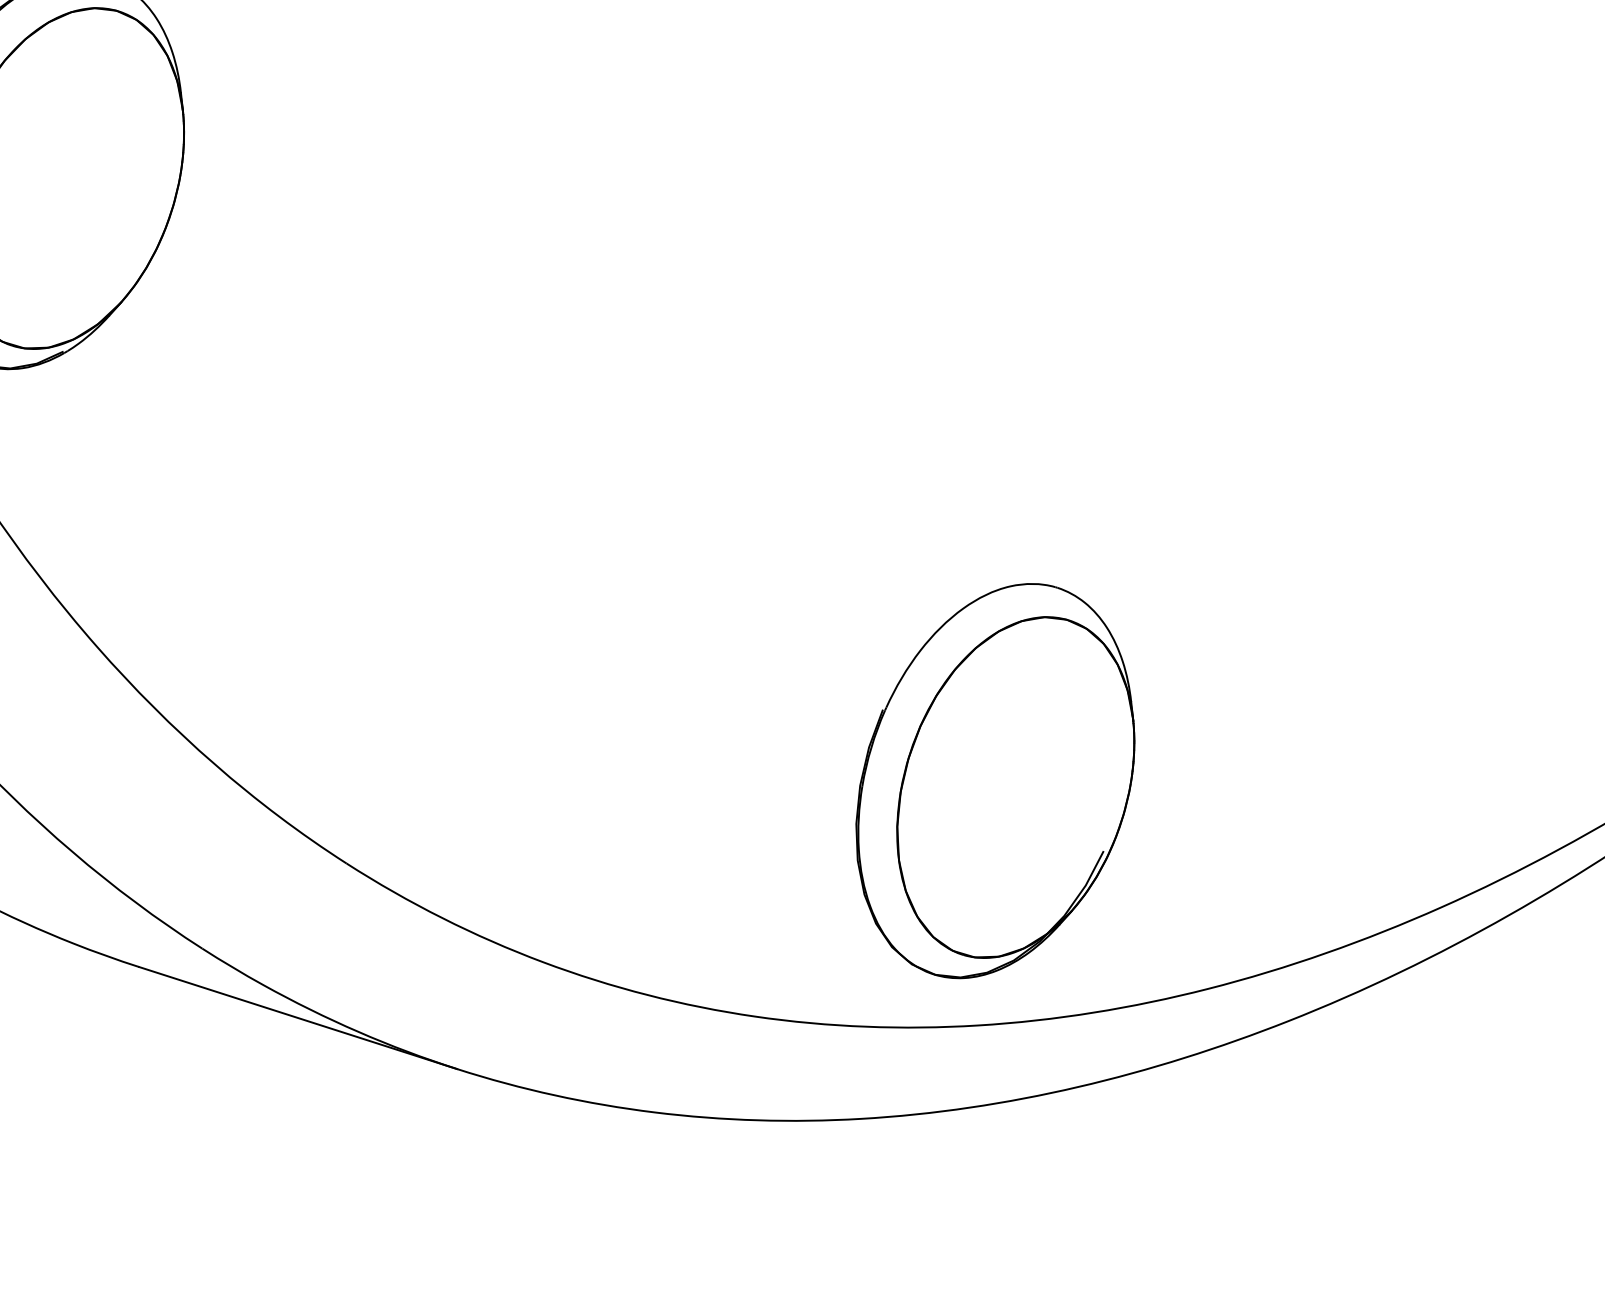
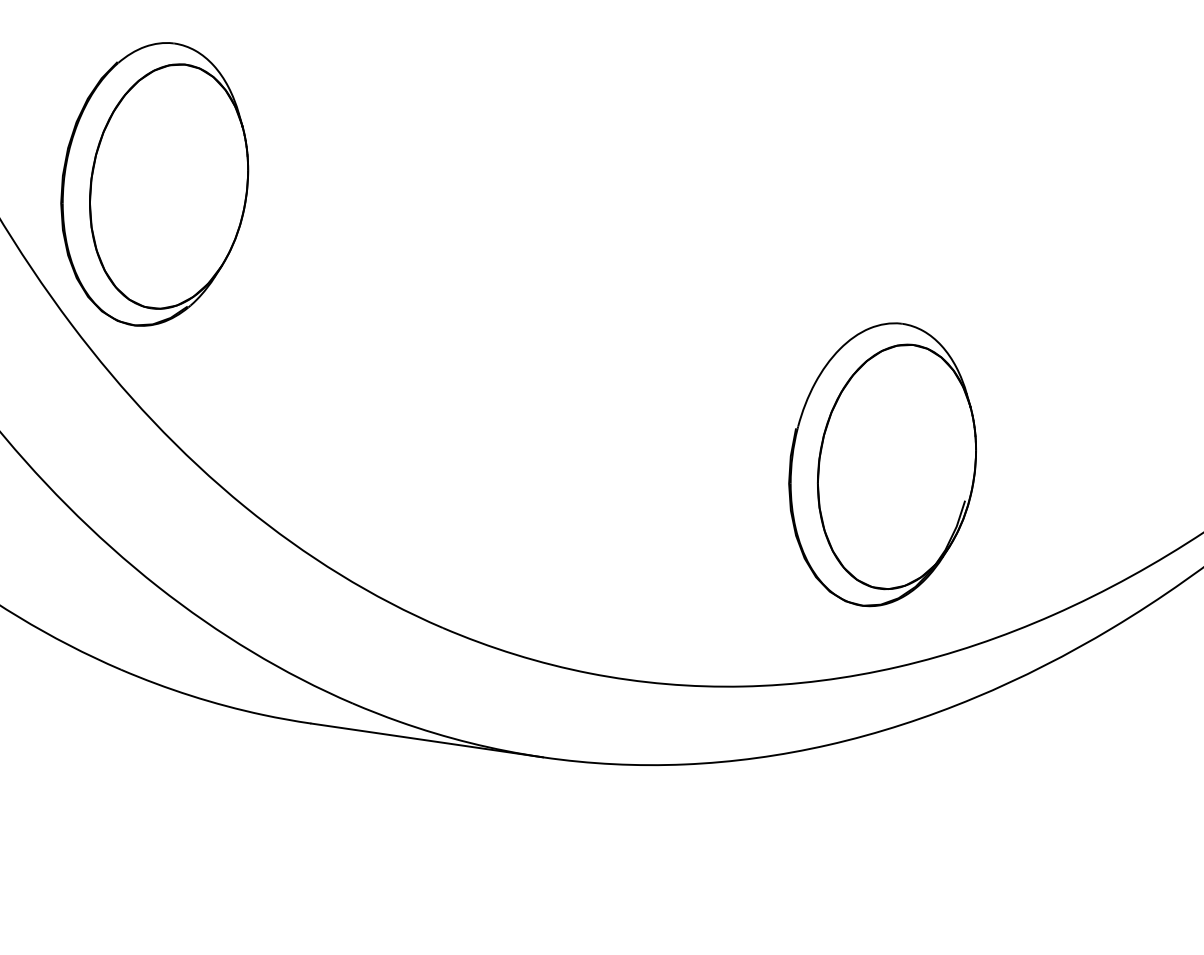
part: (995, 780) -> (882, 464), moved

